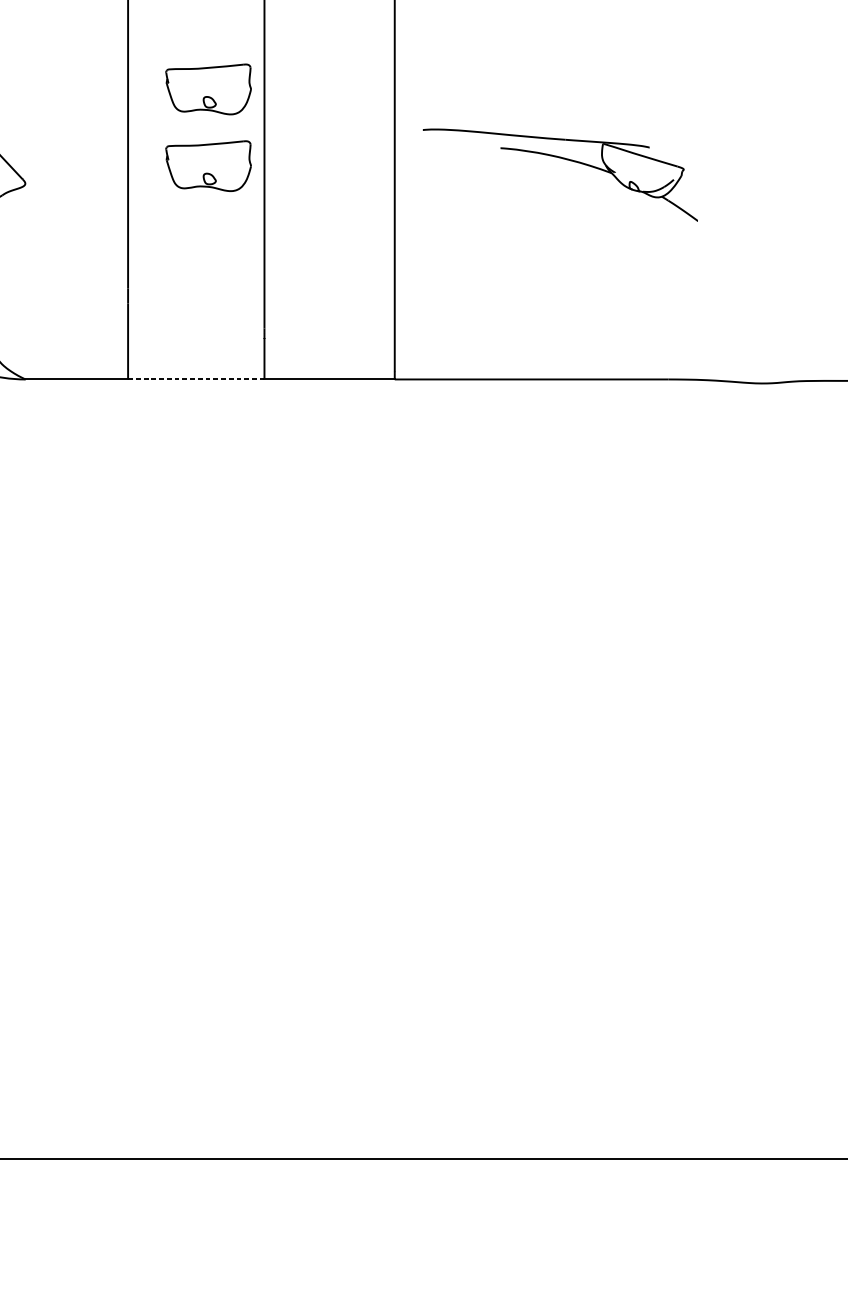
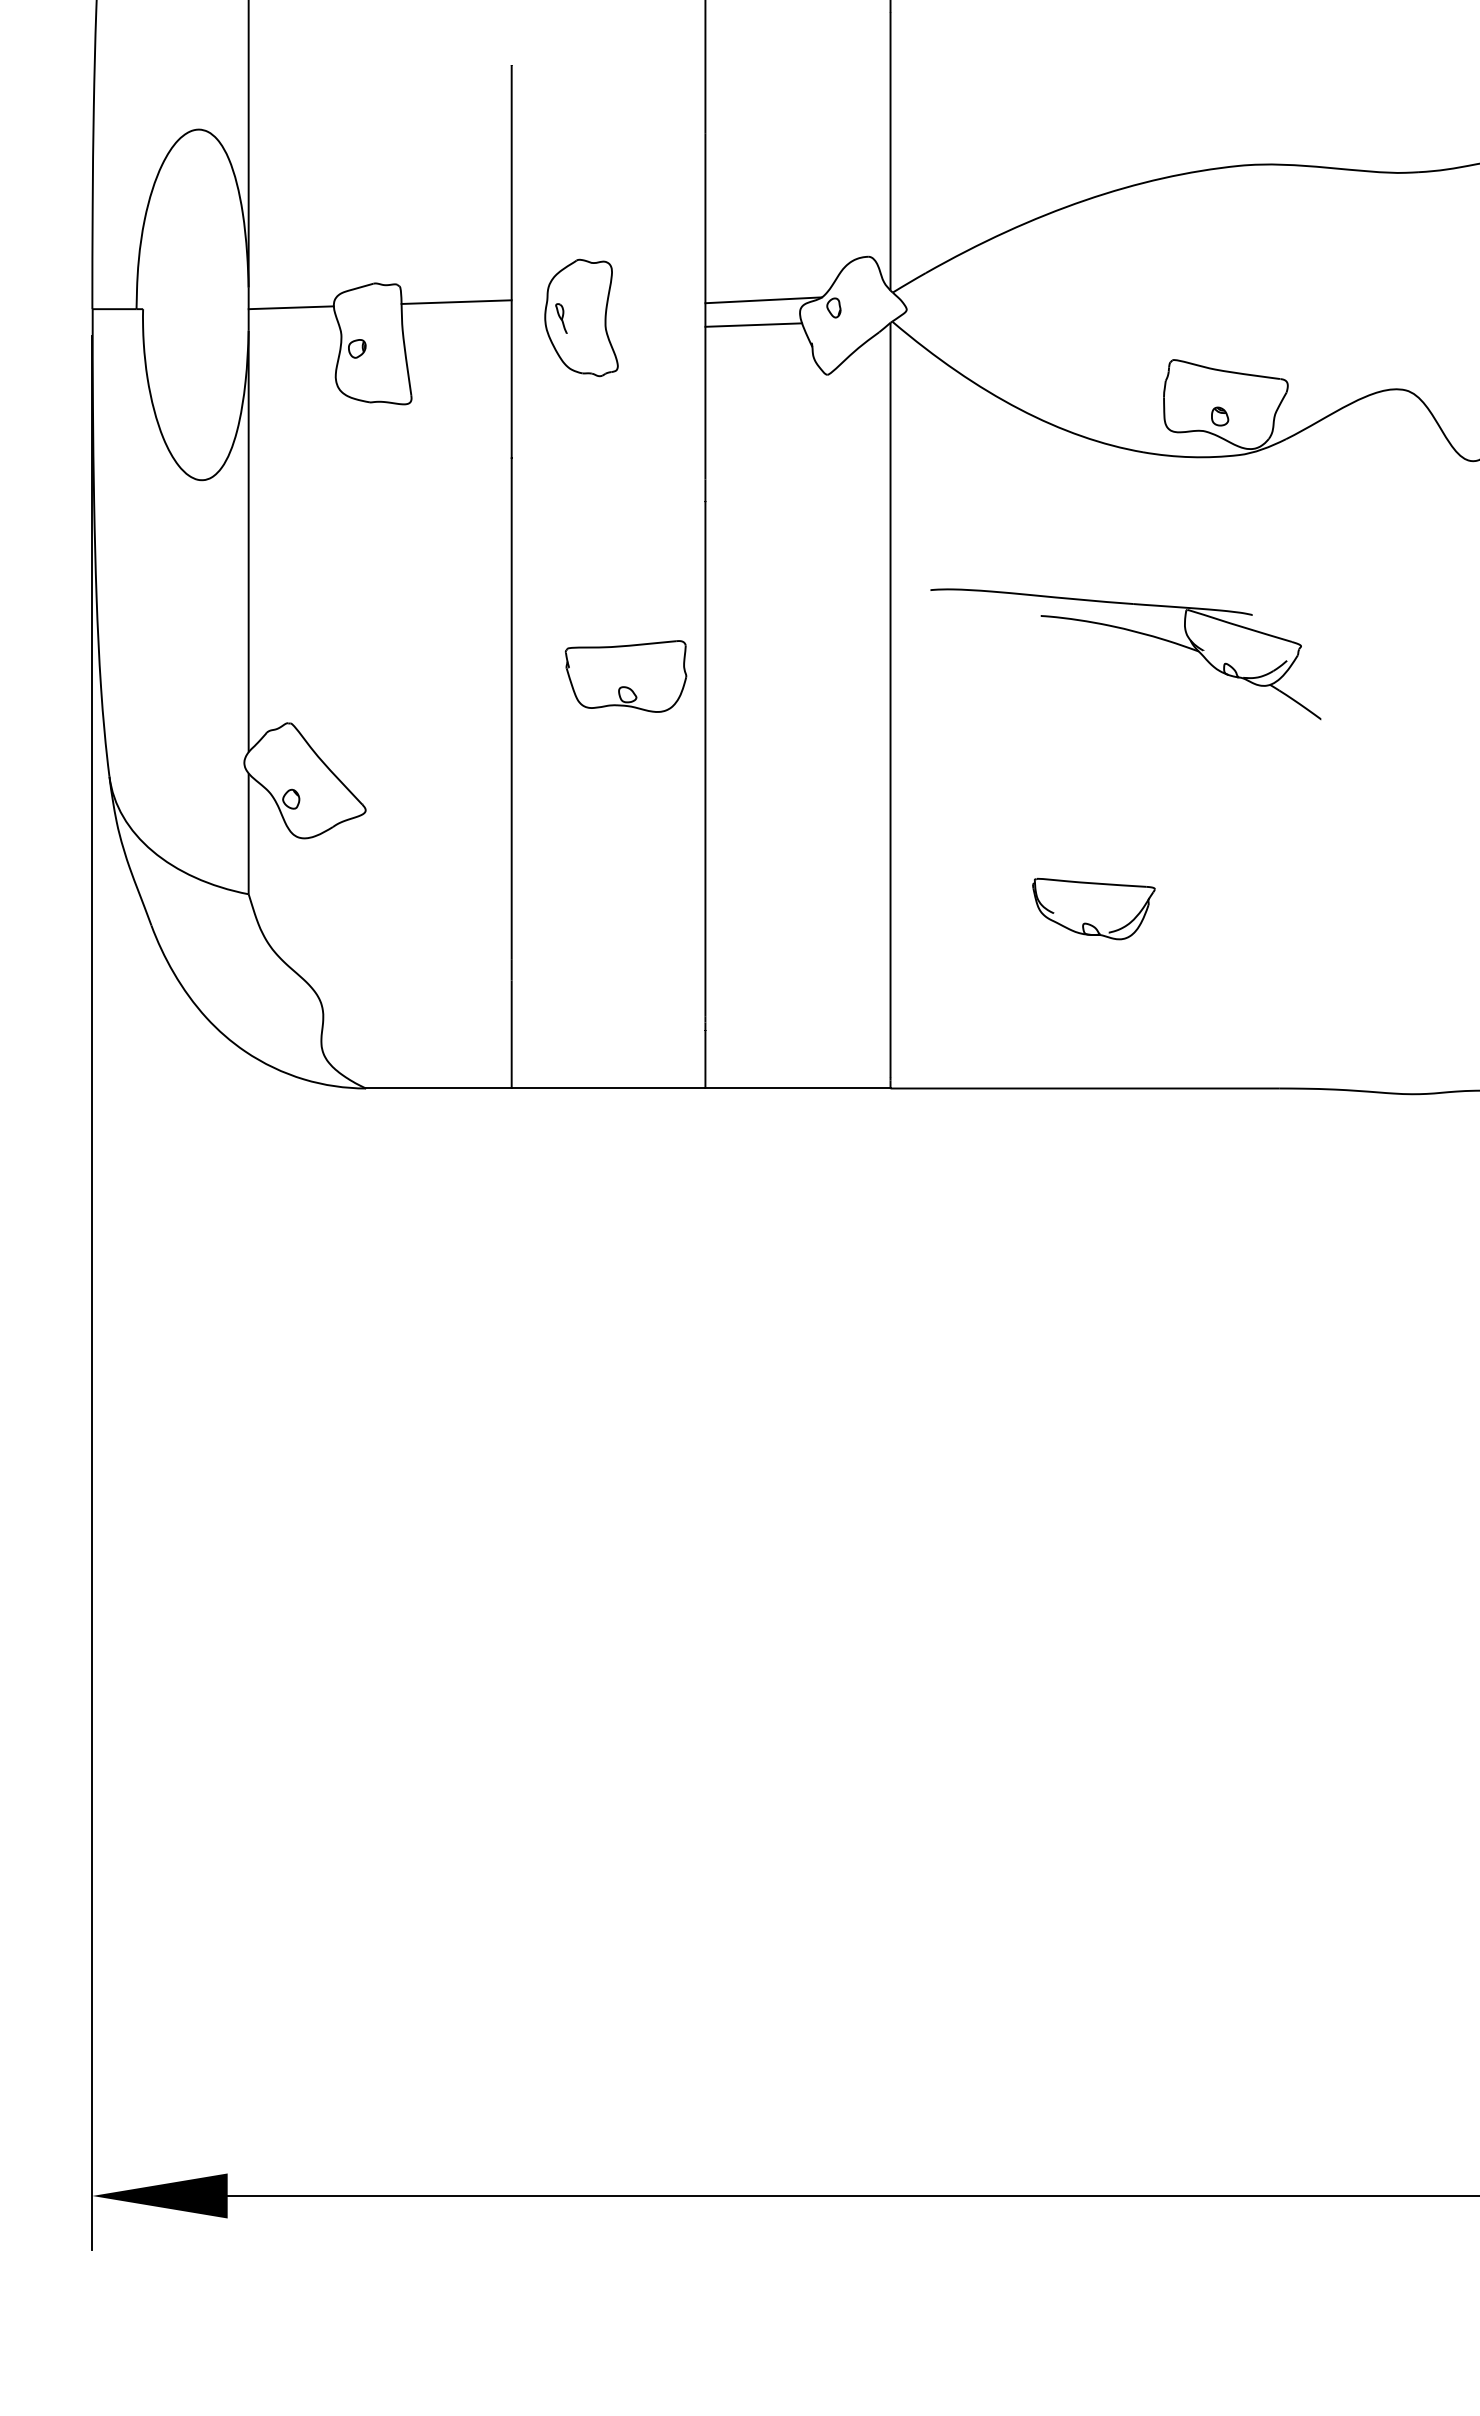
part: (562, 159) -> (1129, 631), moved
part: (208, 166) -> (625, 785), removed
part: (537, 252) -> (1093, 908), added
line: (196, 379) -> (608, 1088), dashed -> solid

